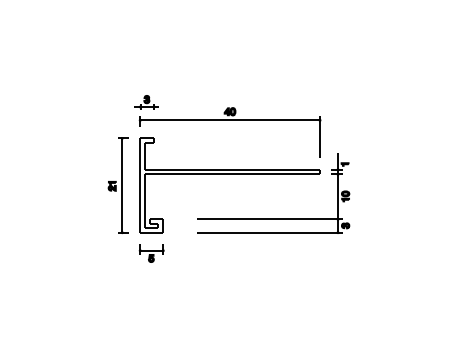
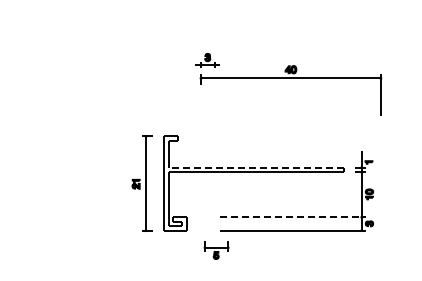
part: (227, 126) -> (288, 84), moved
line: (232, 169) -> (256, 167), solid -> dashed
line: (269, 219) -> (293, 217), solid -> dashed
part: (151, 253) -> (216, 250), moved

